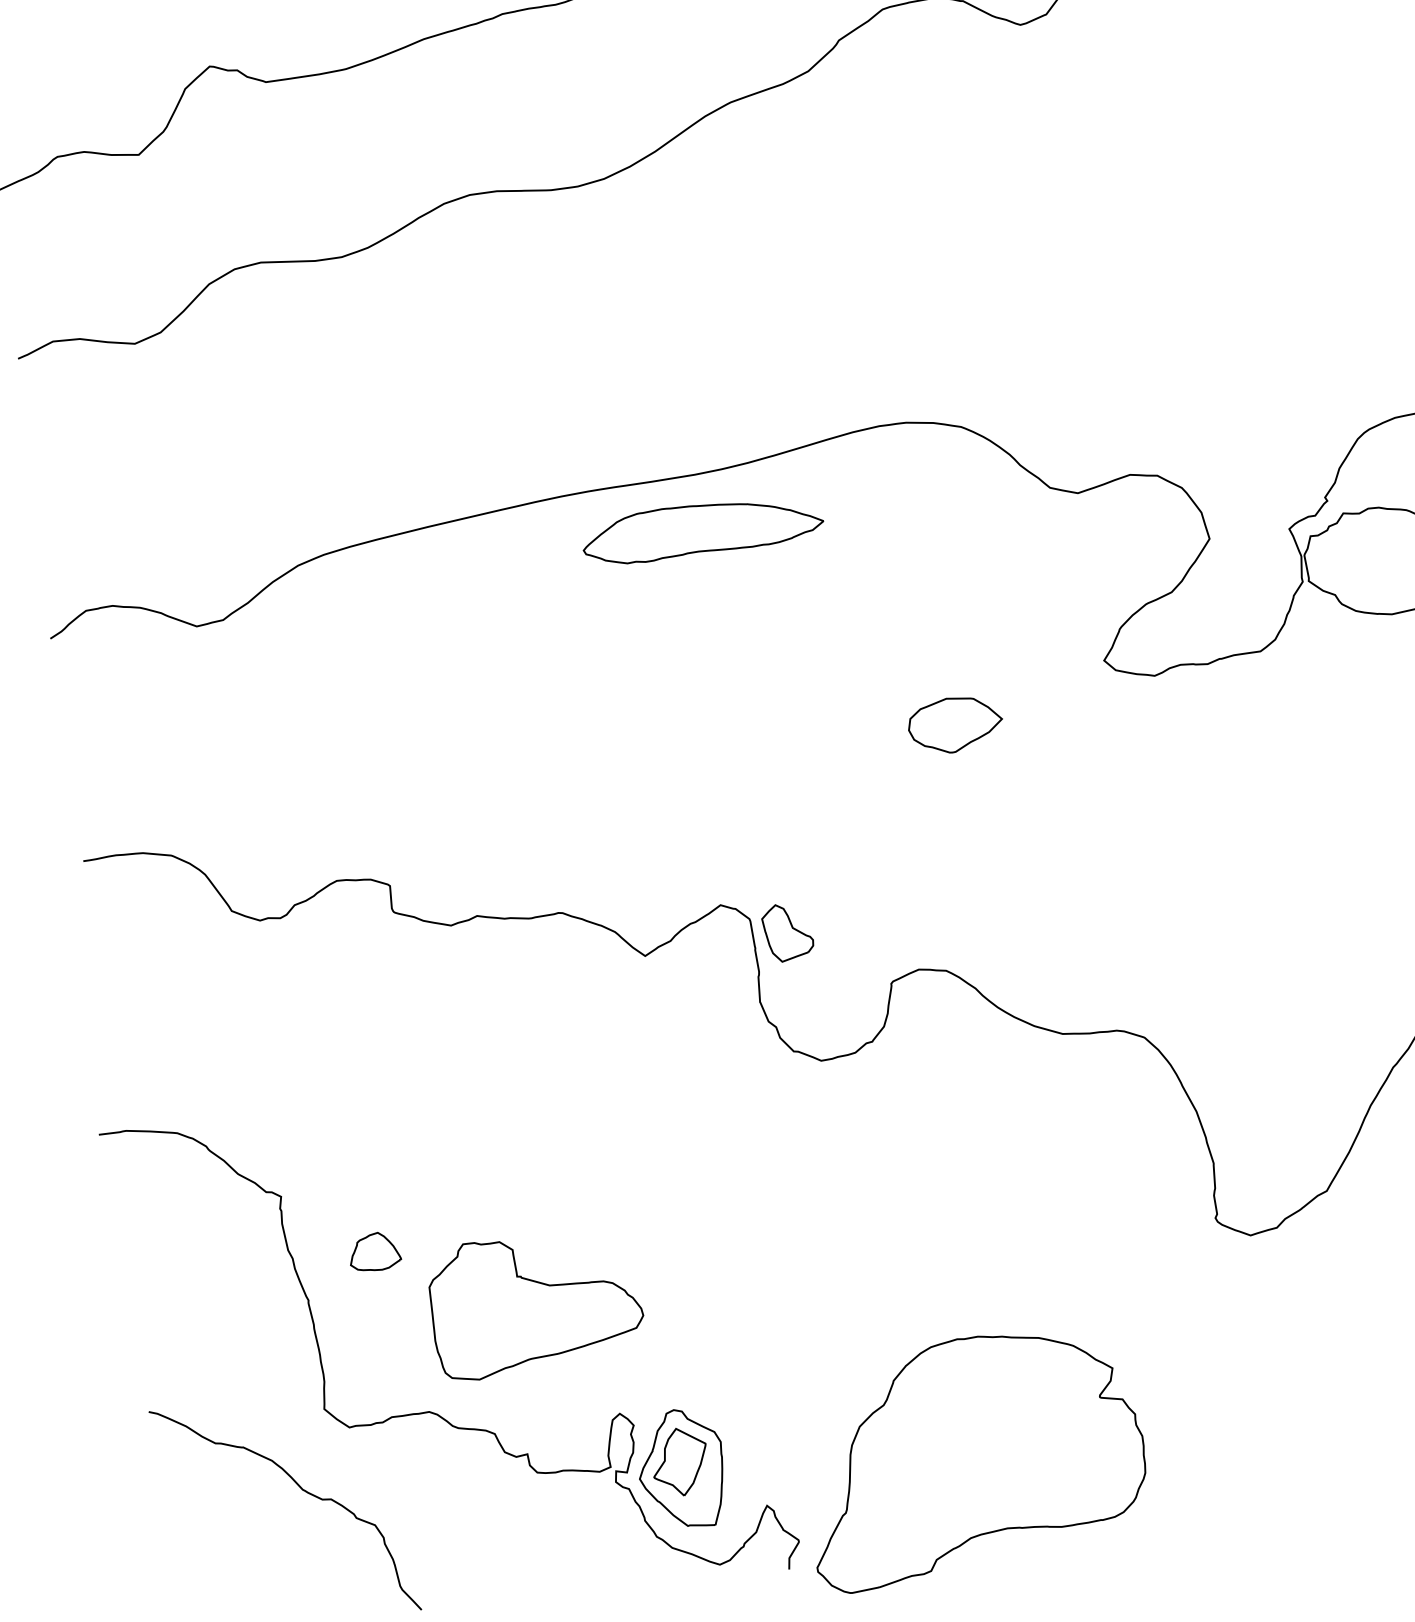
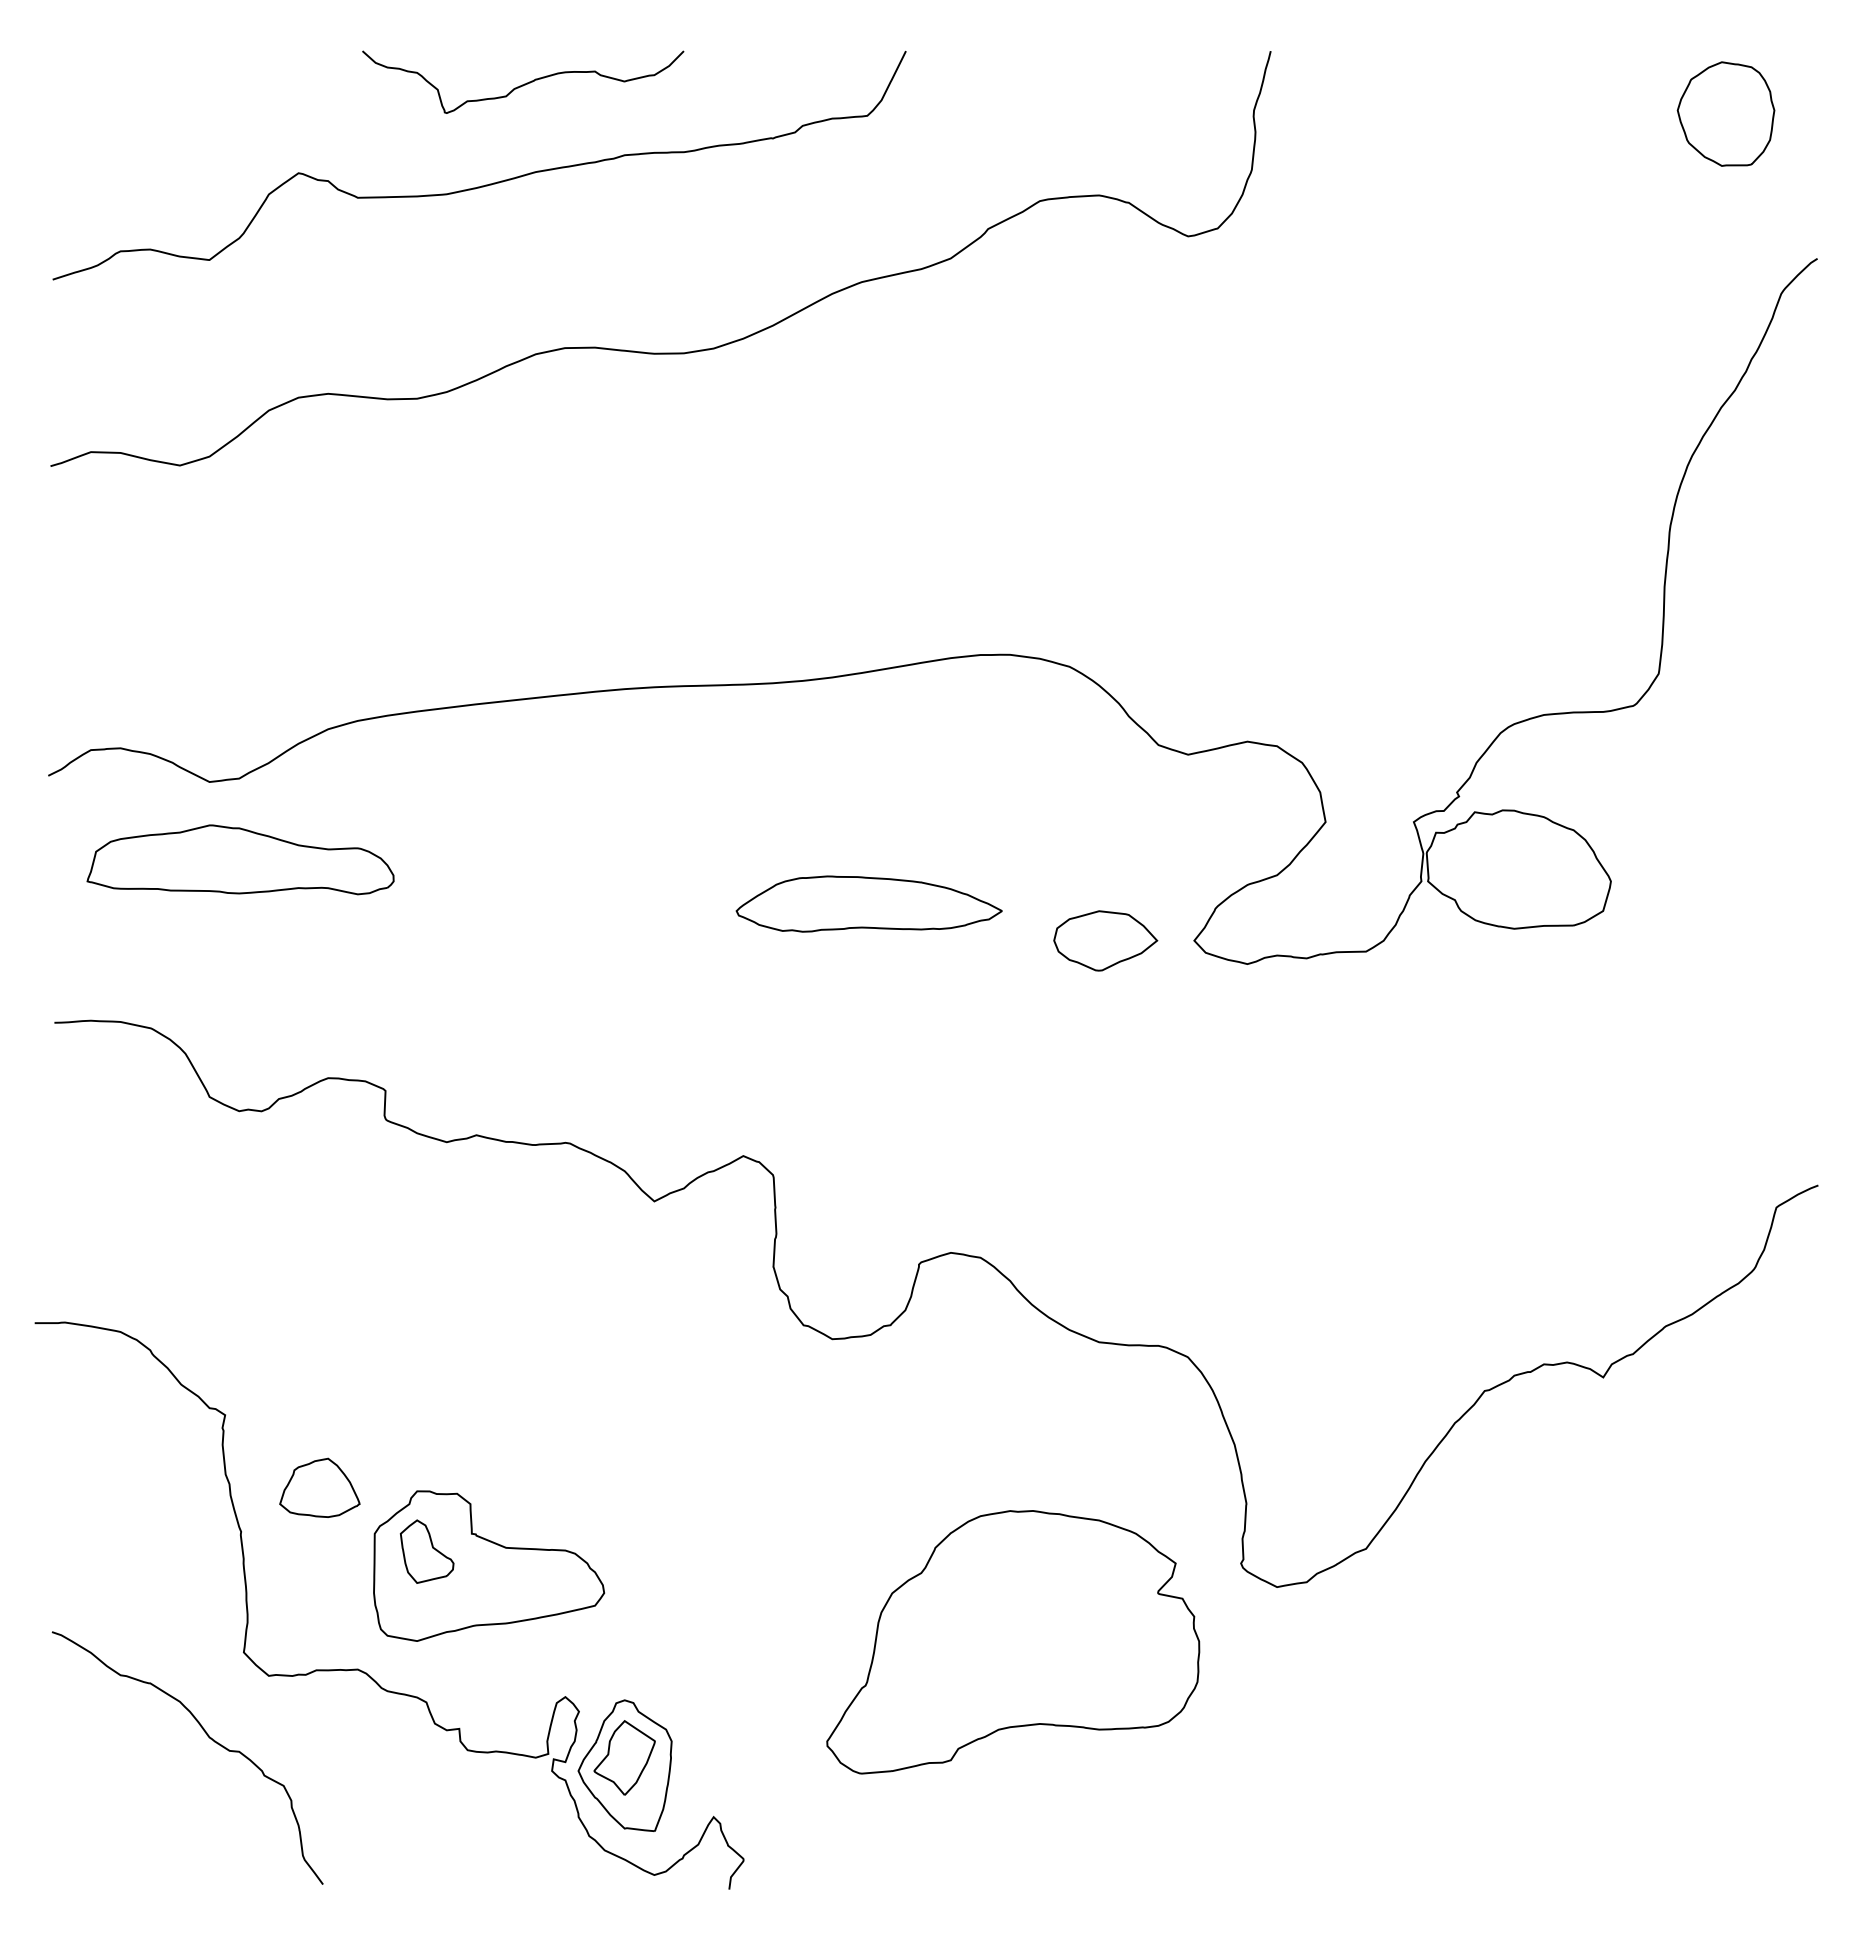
part: (702, 529) -> (868, 903), moved
part: (233, 693) -> (240, 859), added
part: (955, 724) -> (1105, 940), moved
part: (787, 932) -> (426, 1551), moved
part: (374, 1251) -> (319, 1487), size x1.43
part: (974, 1457) -> (1013, 1642), moved

